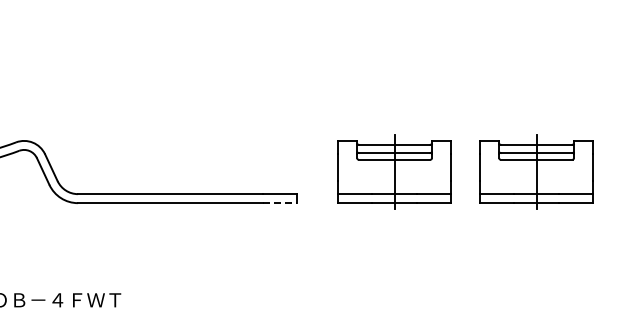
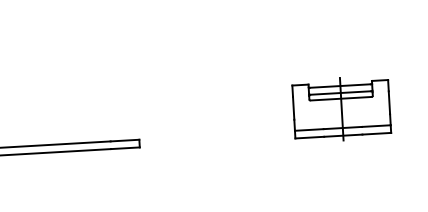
part: (394, 171) -> (220, 115), removed
line: (280, 203) -> (125, 148), dashed -> solid

